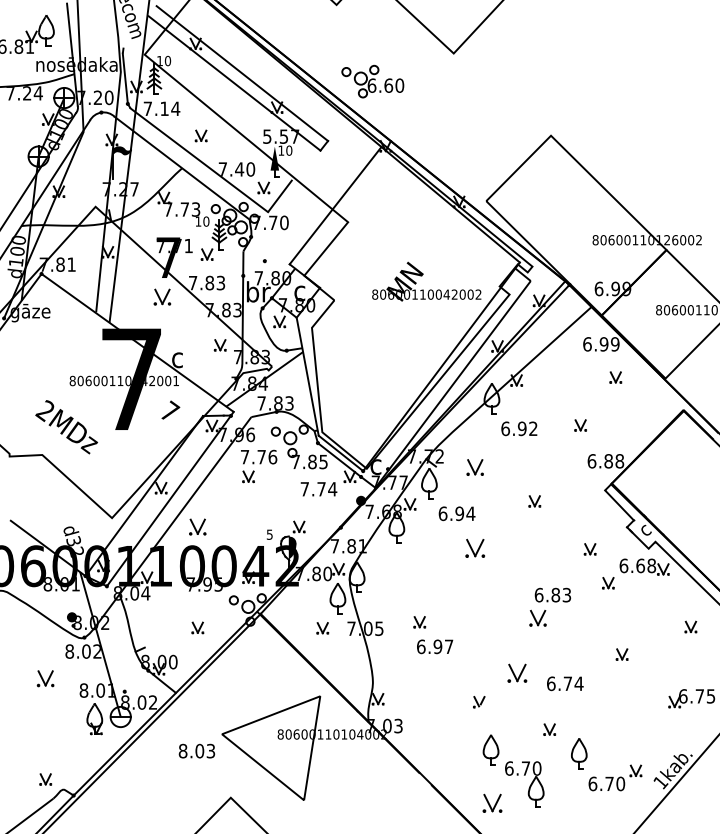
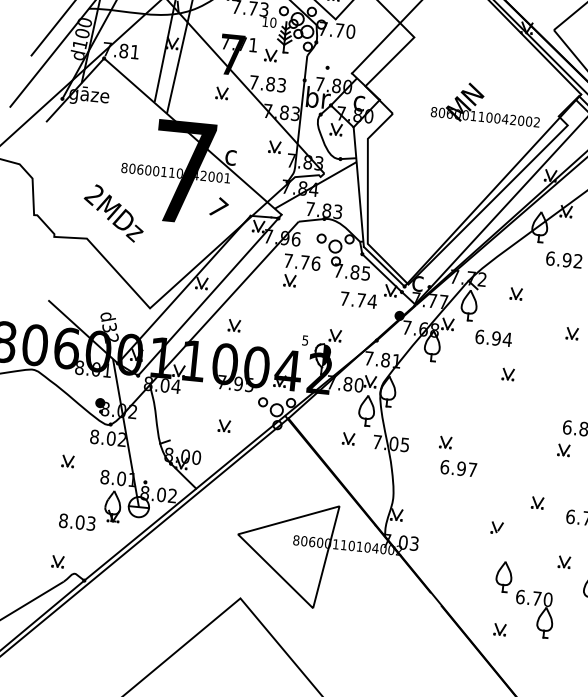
part: (162, 296) -> (222, 92), size x0.71
part: (474, 467) -> (515, 293), size x0.71
part: (197, 526) -> (234, 325), size x0.71
part: (474, 548) -> (507, 374), size x0.62
part: (537, 618) -> (563, 450), size x0.71
part: (516, 673) -> (537, 503), size x0.62
part: (45, 678) -> (67, 461), size x0.71
text: (196, 750) -> (76, 521), moved
part: (491, 802) -> (499, 629), size x0.62

